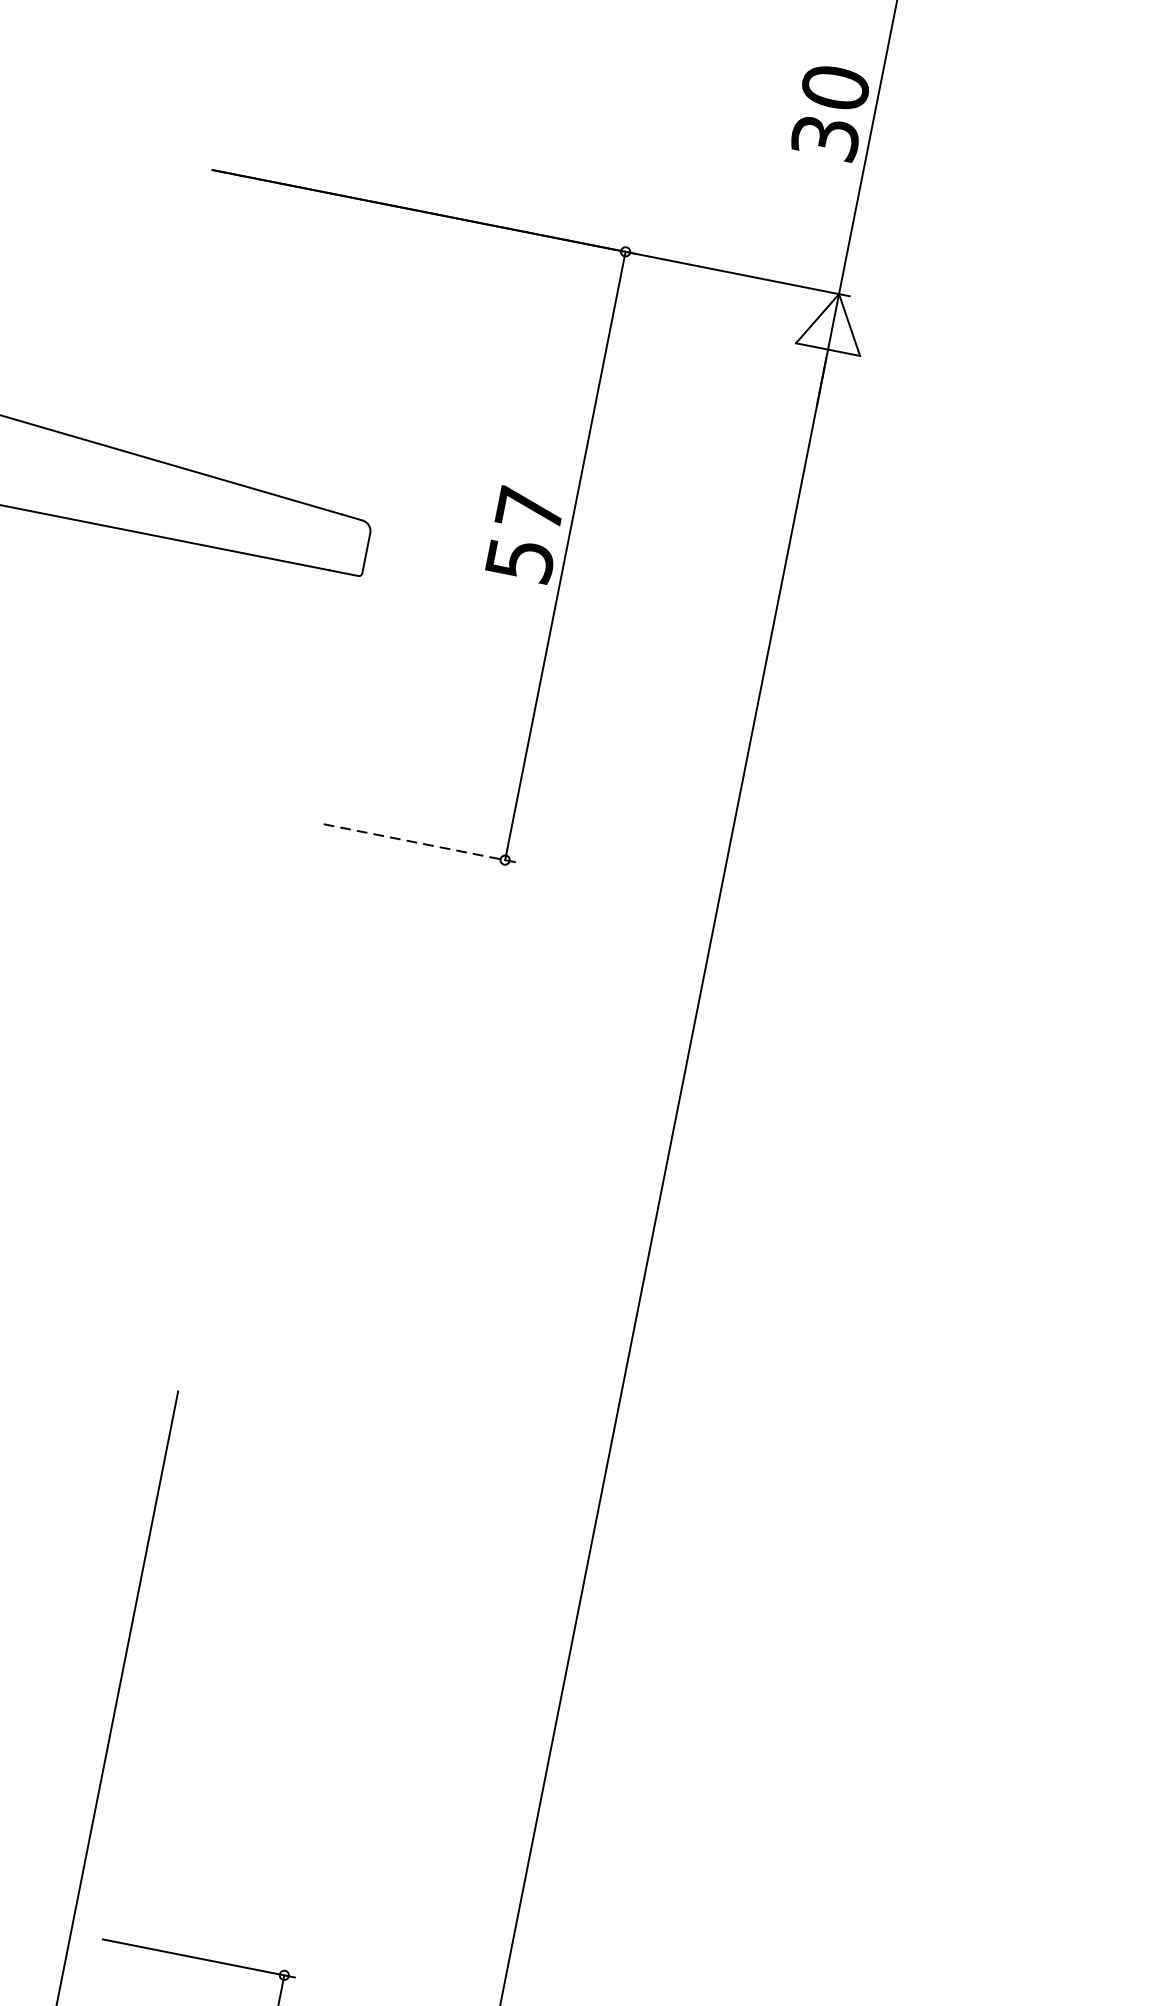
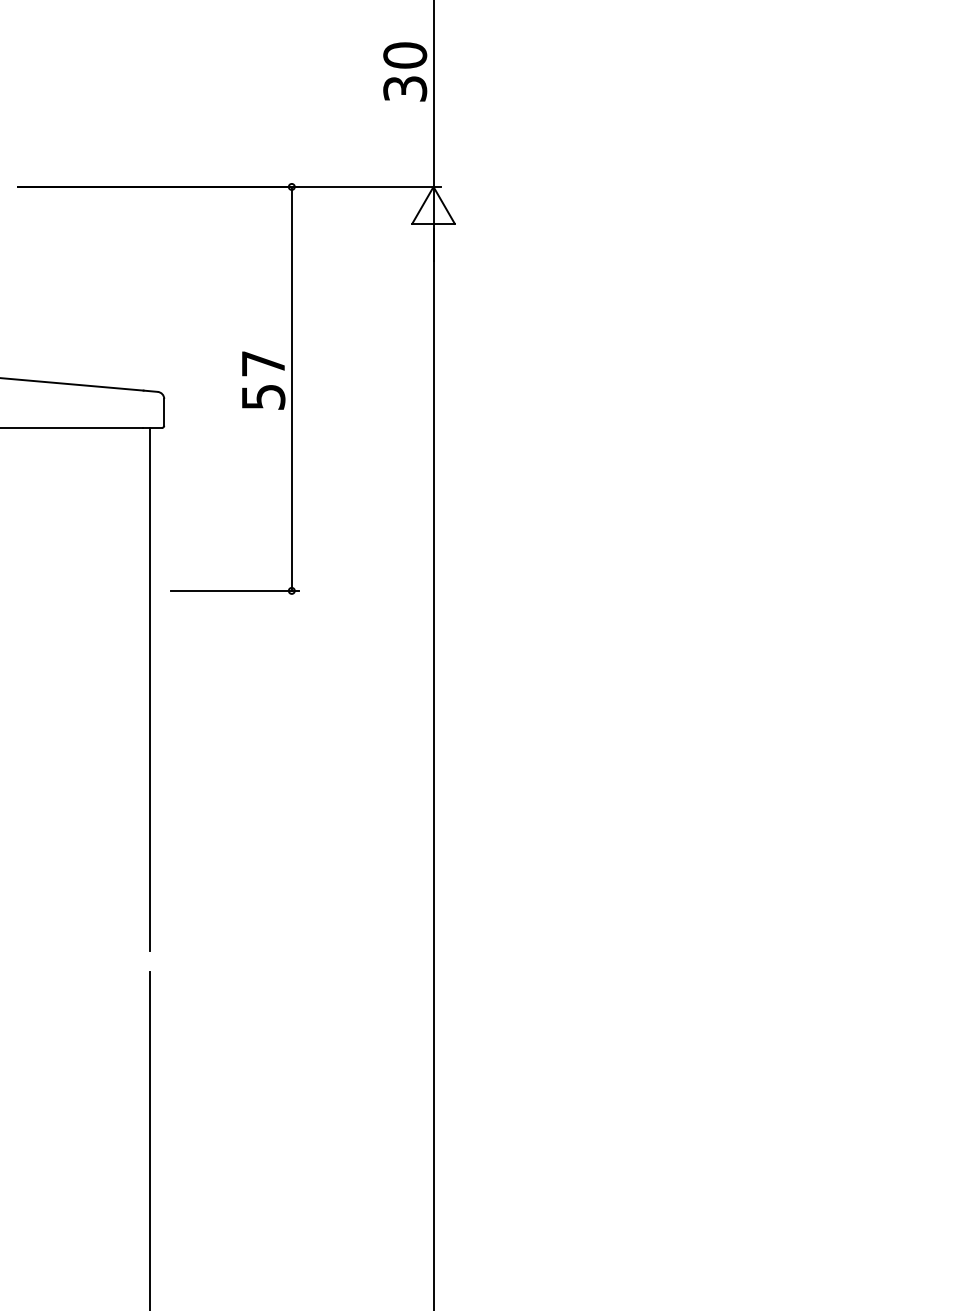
line: (420, 842) -> (235, 590), dashed -> solid
line: (263, 964) -> (150, 688), added

